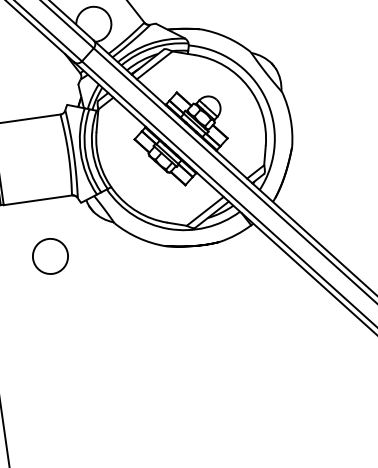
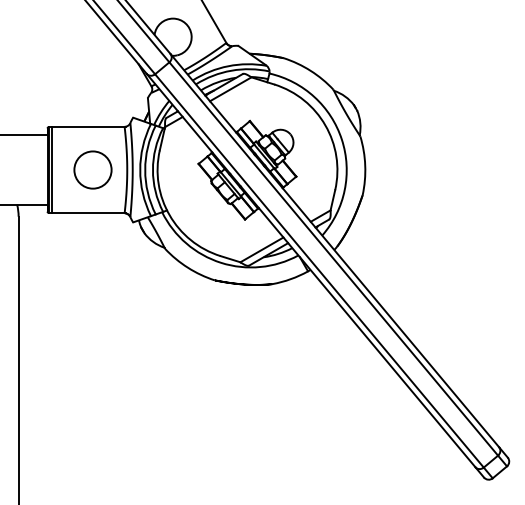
circle: (49, 255) -> (92, 169), moved

